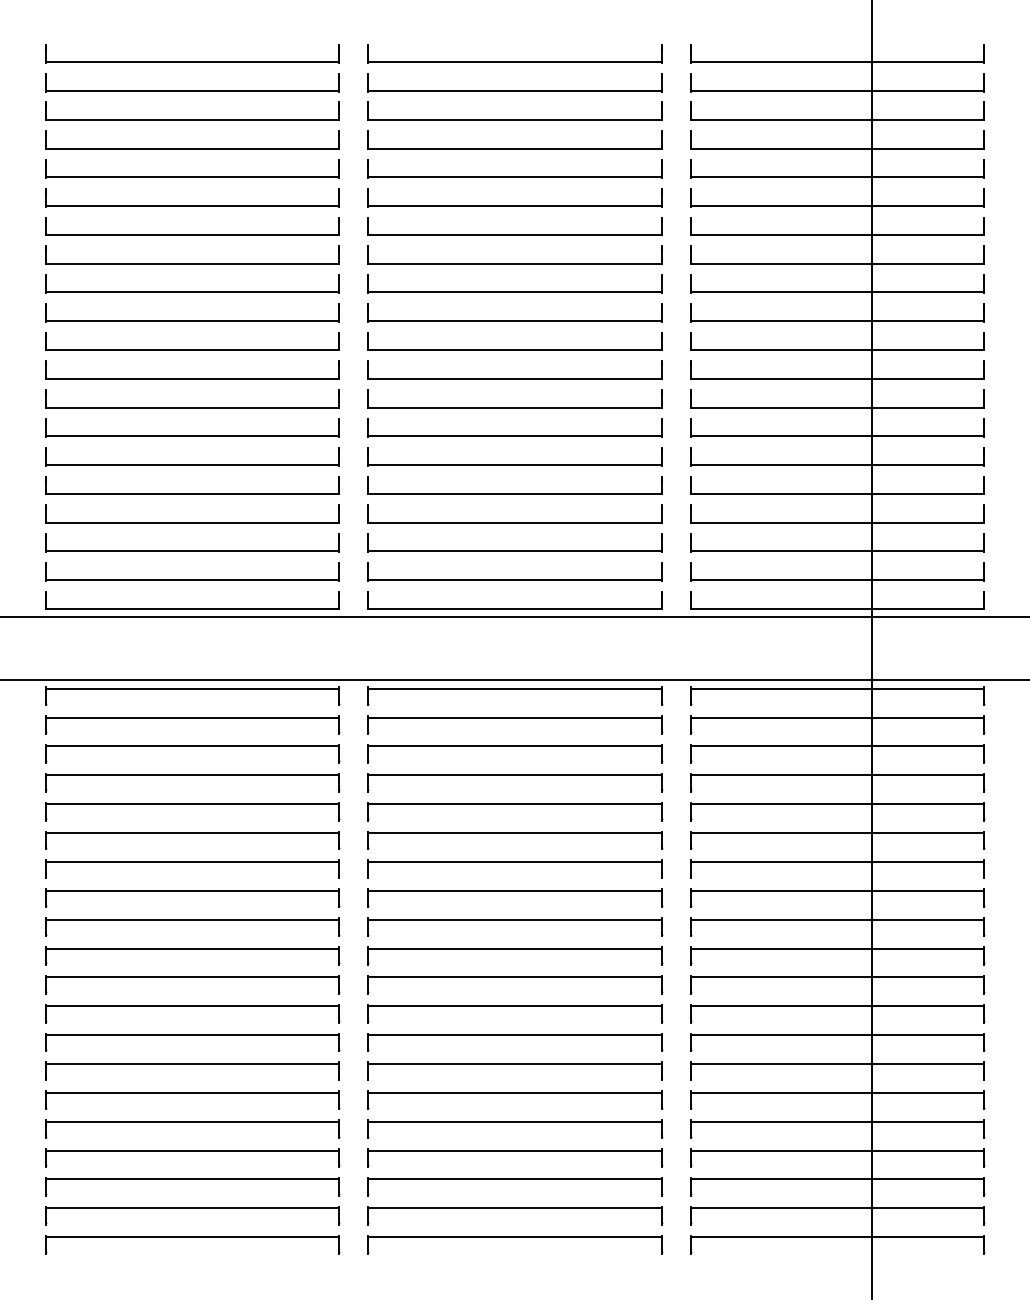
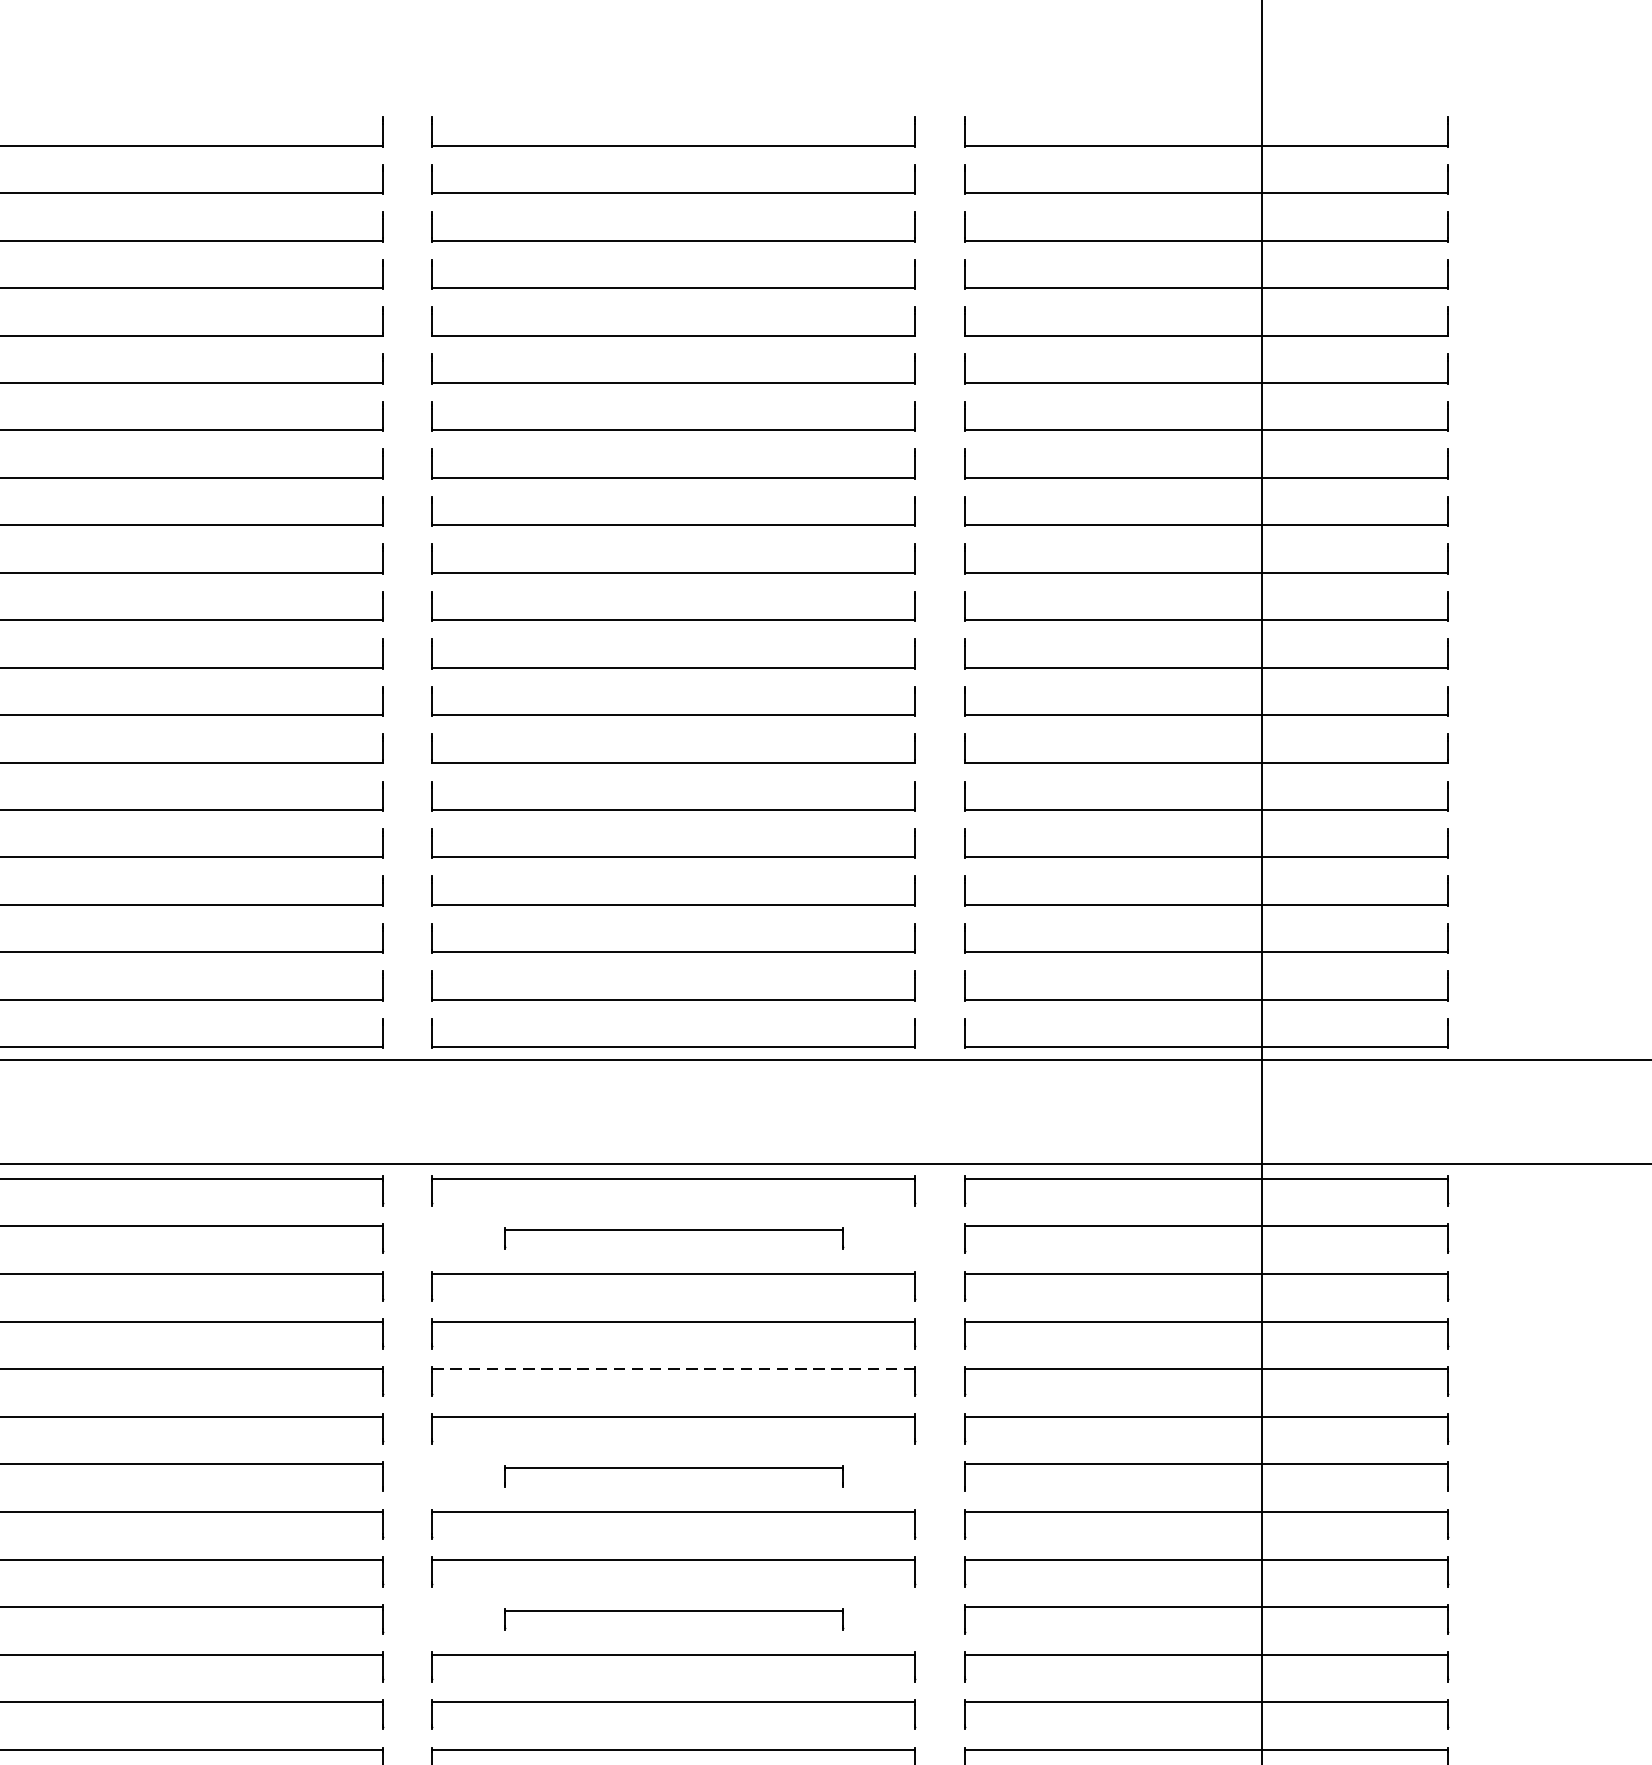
part: (515, 724) -> (674, 1237), size x0.7
line: (514, 804) -> (672, 1369), solid -> dashed
part: (514, 868) -> (672, 1475), size x0.7
part: (515, 955) -> (674, 1618), size x0.7

